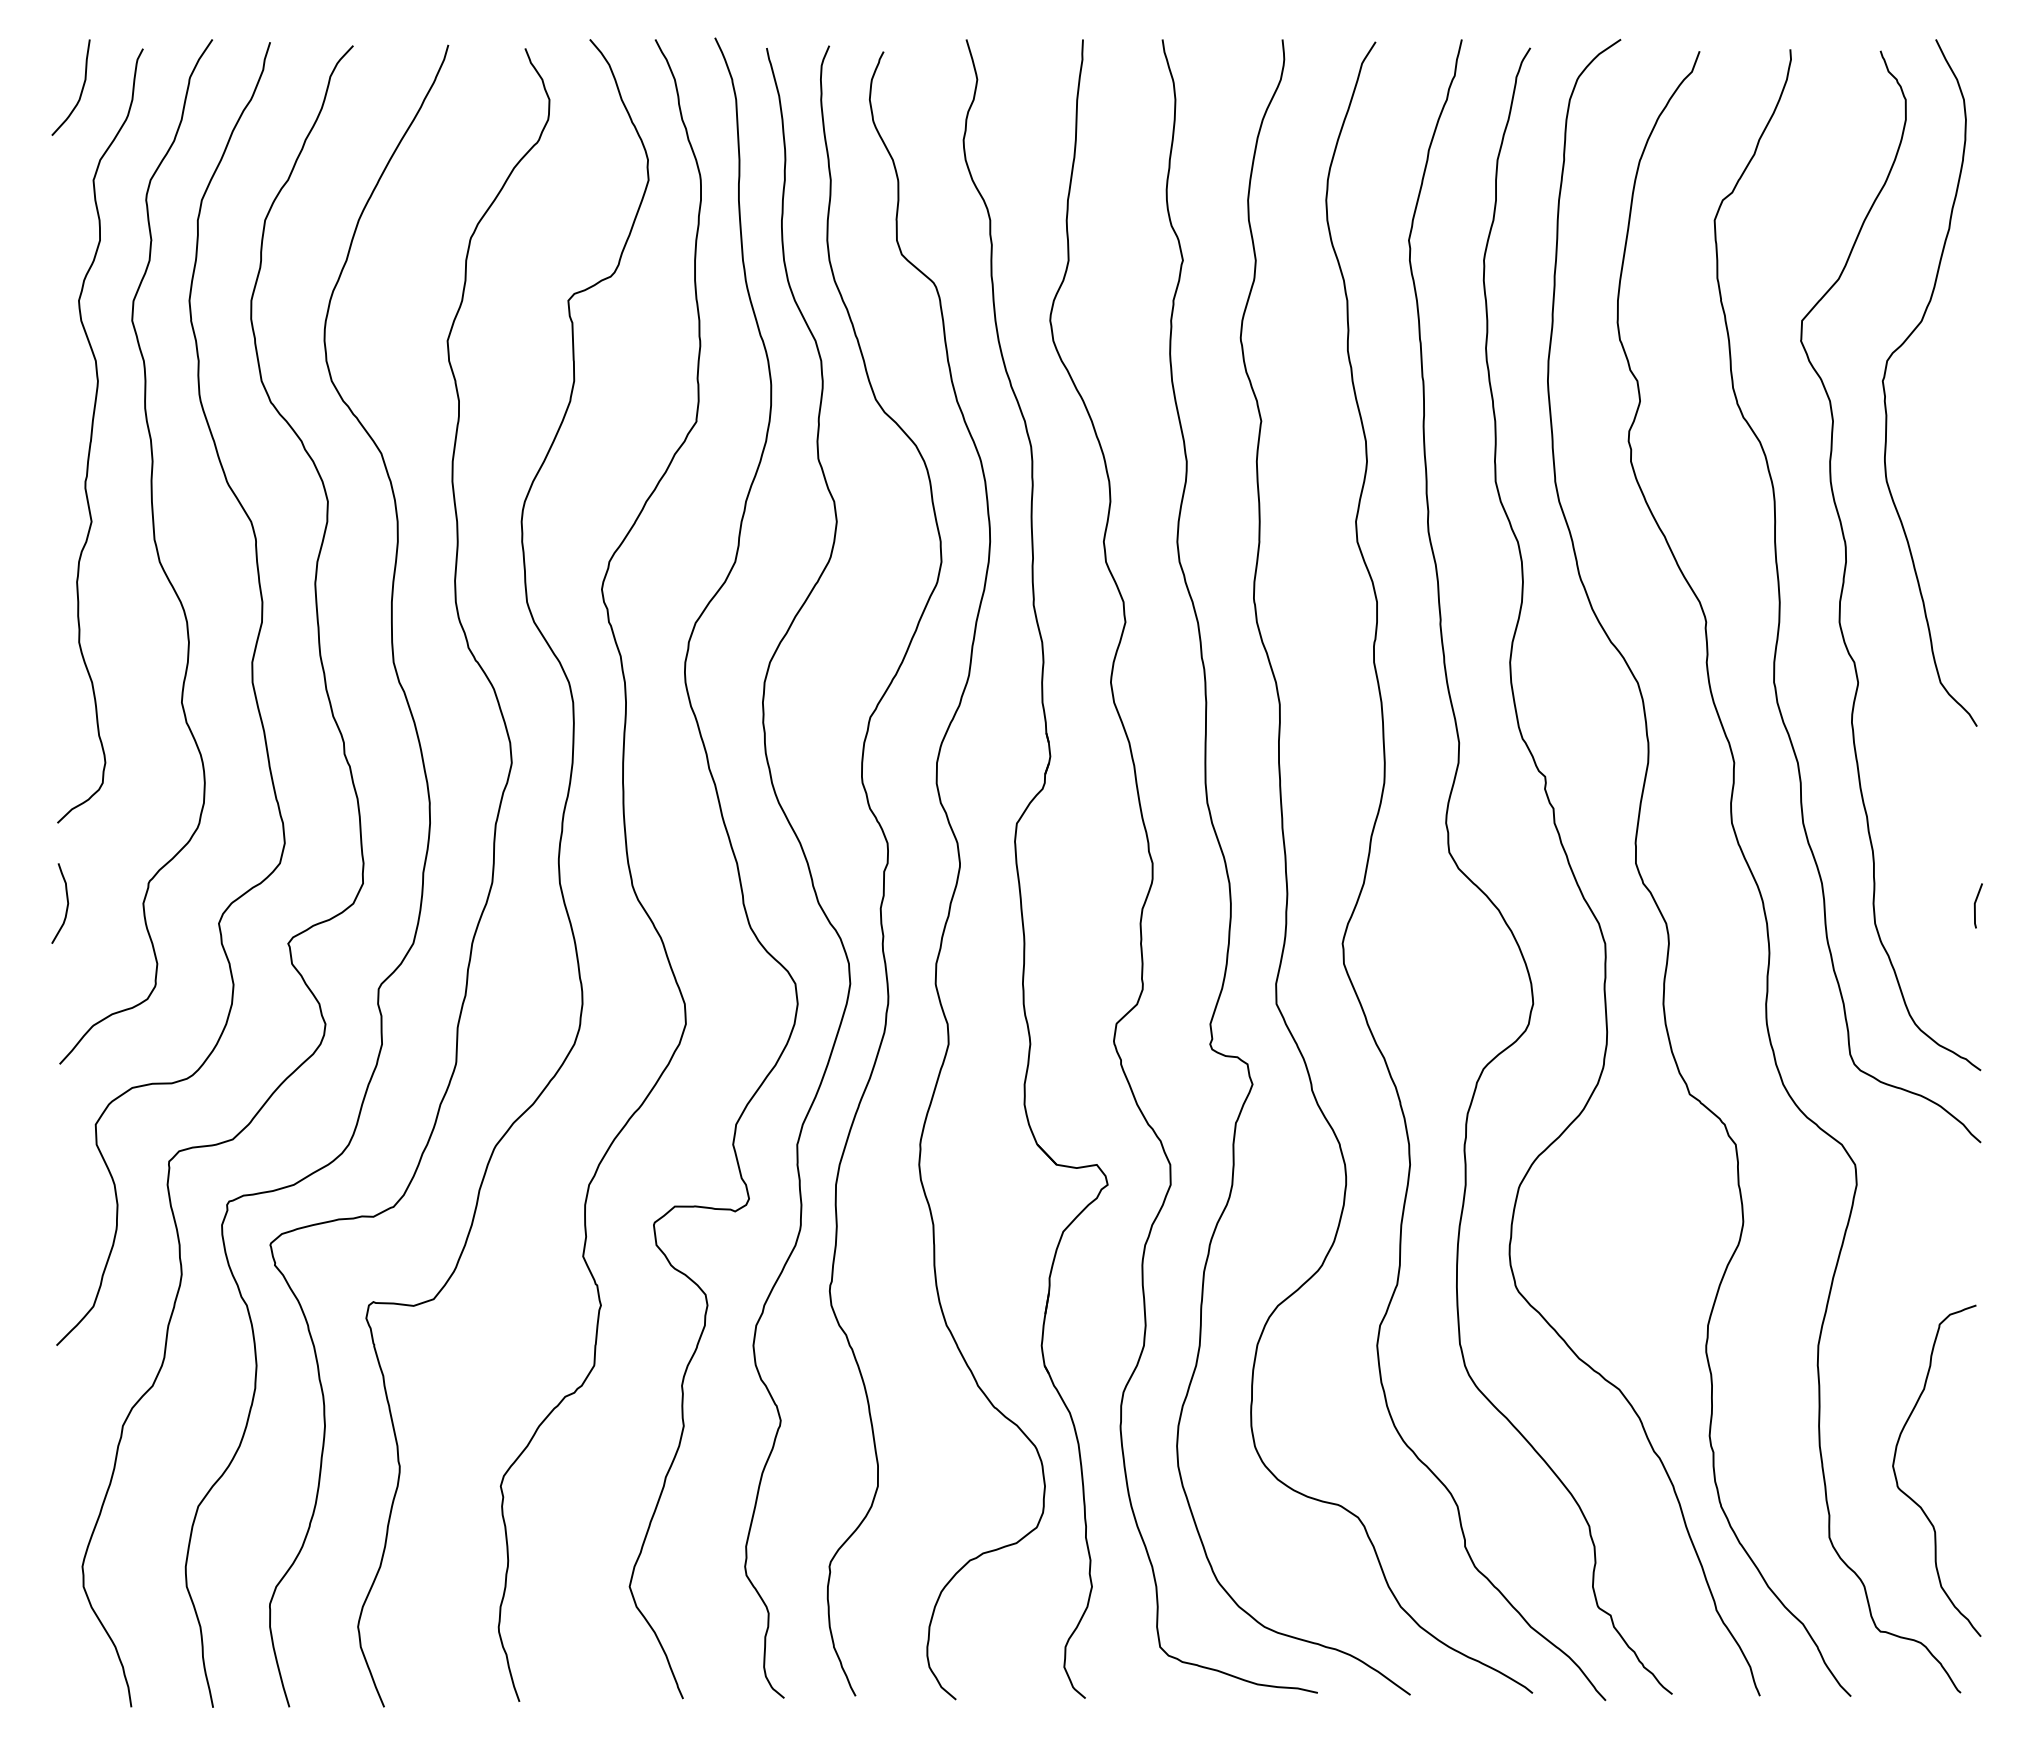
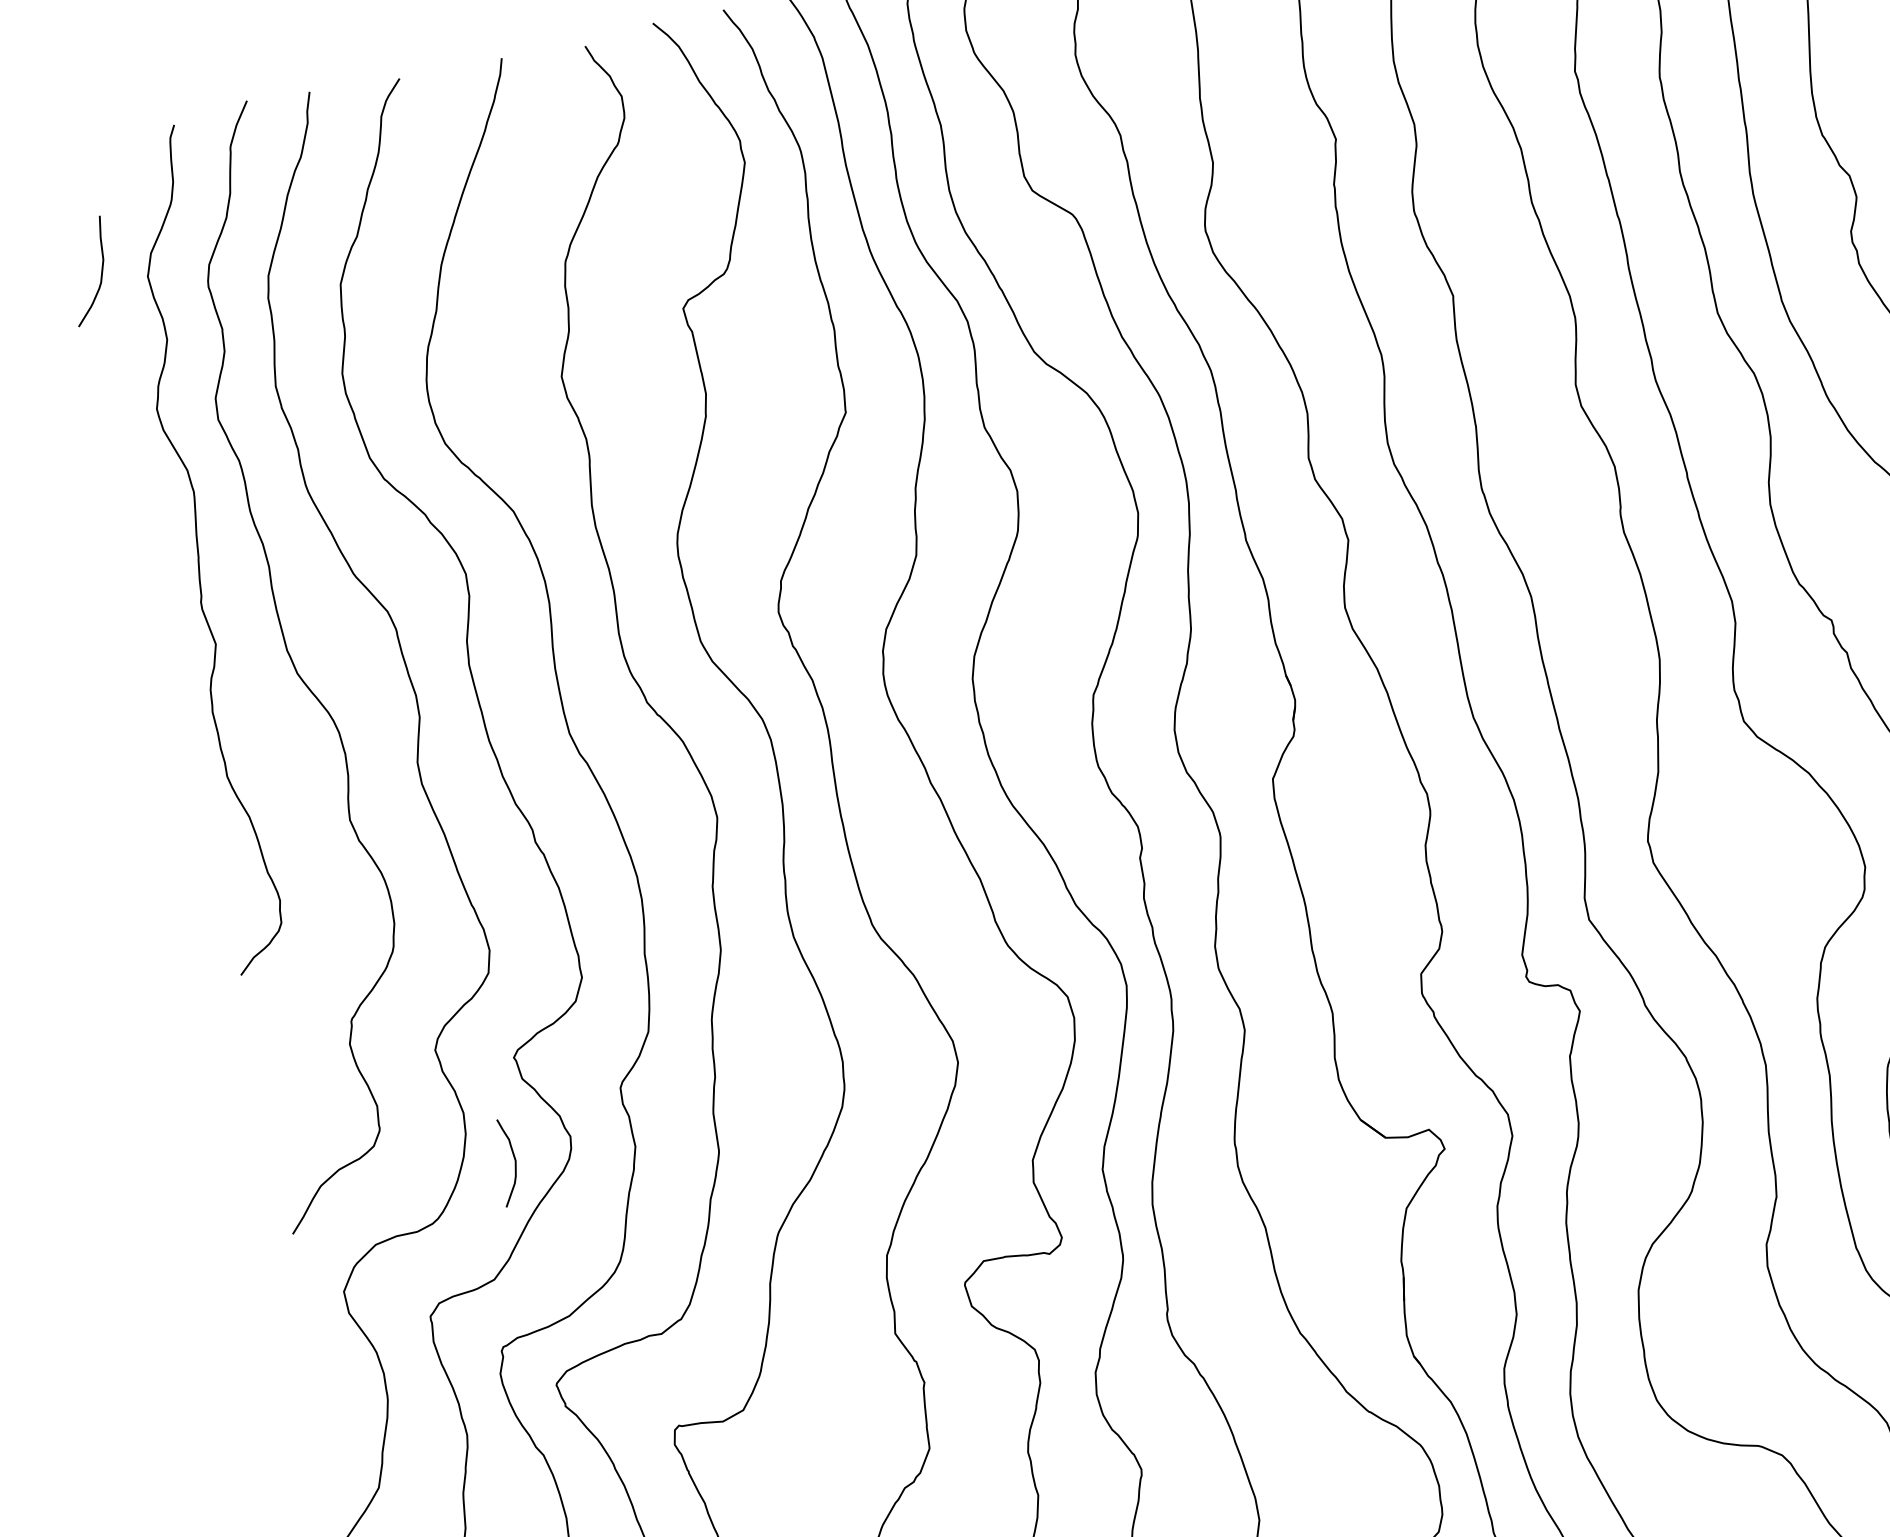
curve: (81, 89) -> (101, 271), moved
curve: (66, 900) -> (513, 1157), moved

